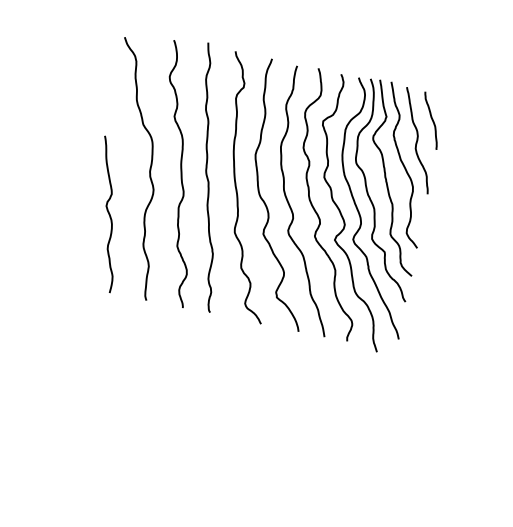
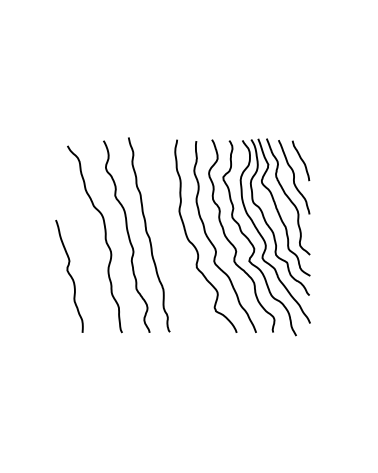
curve: (238, 191) -> (172, 240), removed
curve: (107, 213) -> (69, 275), moved

